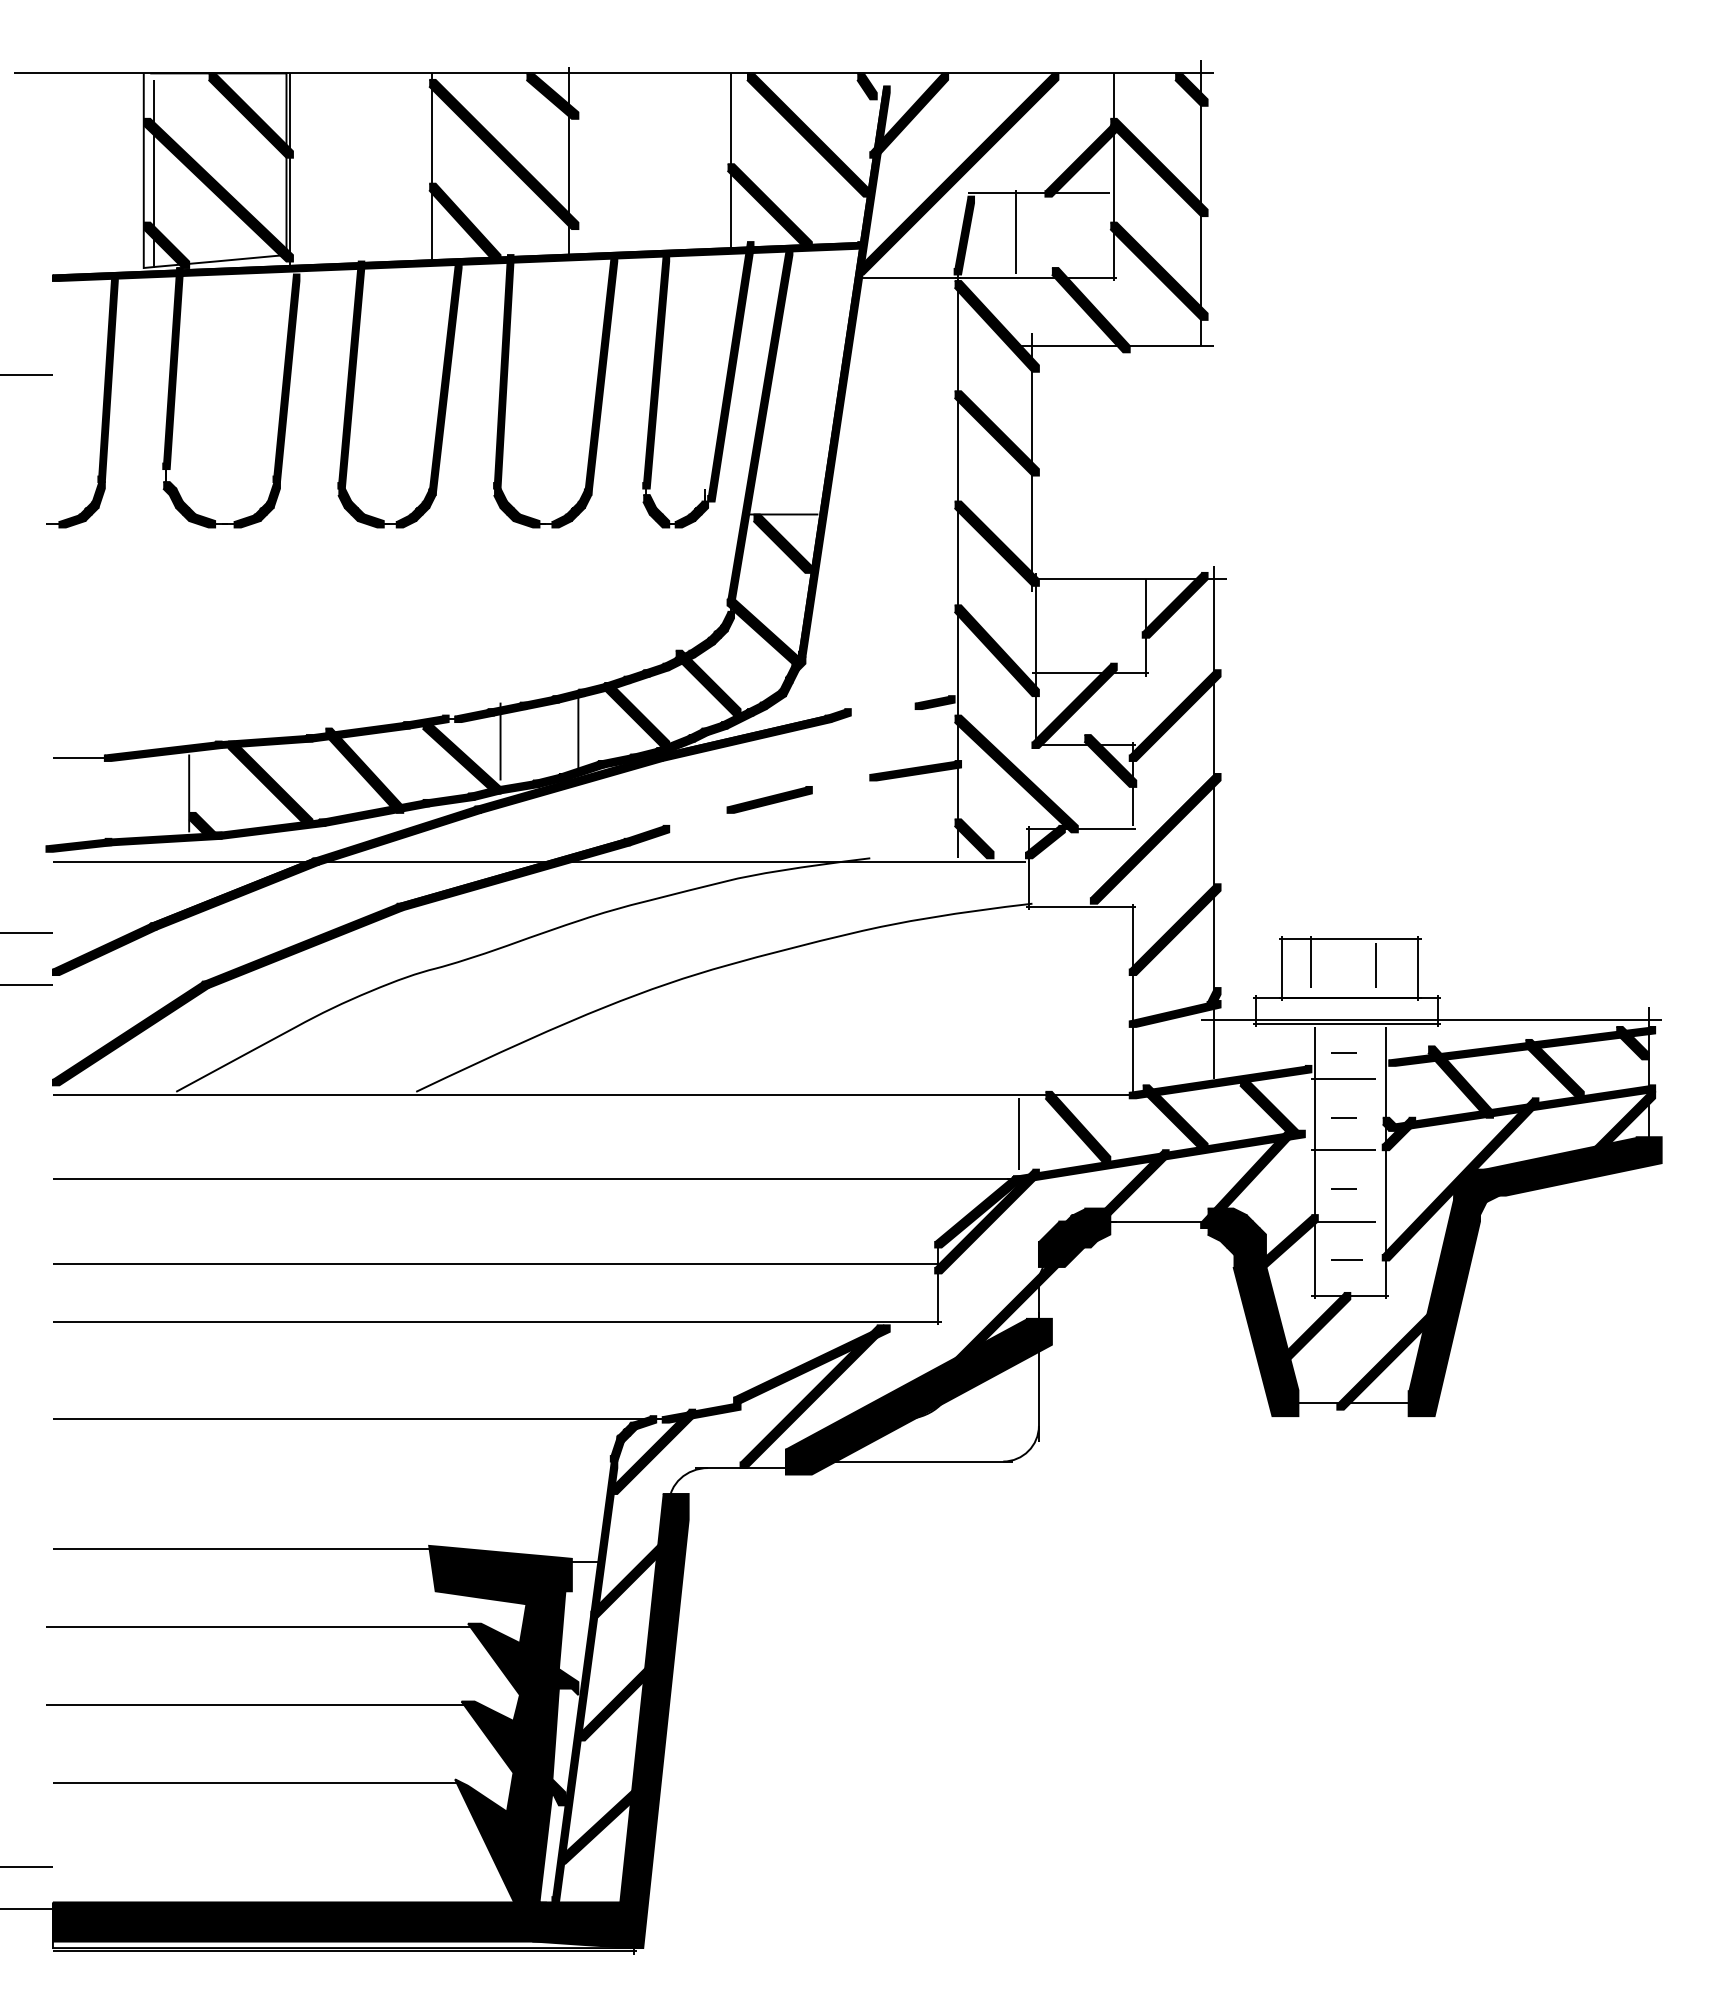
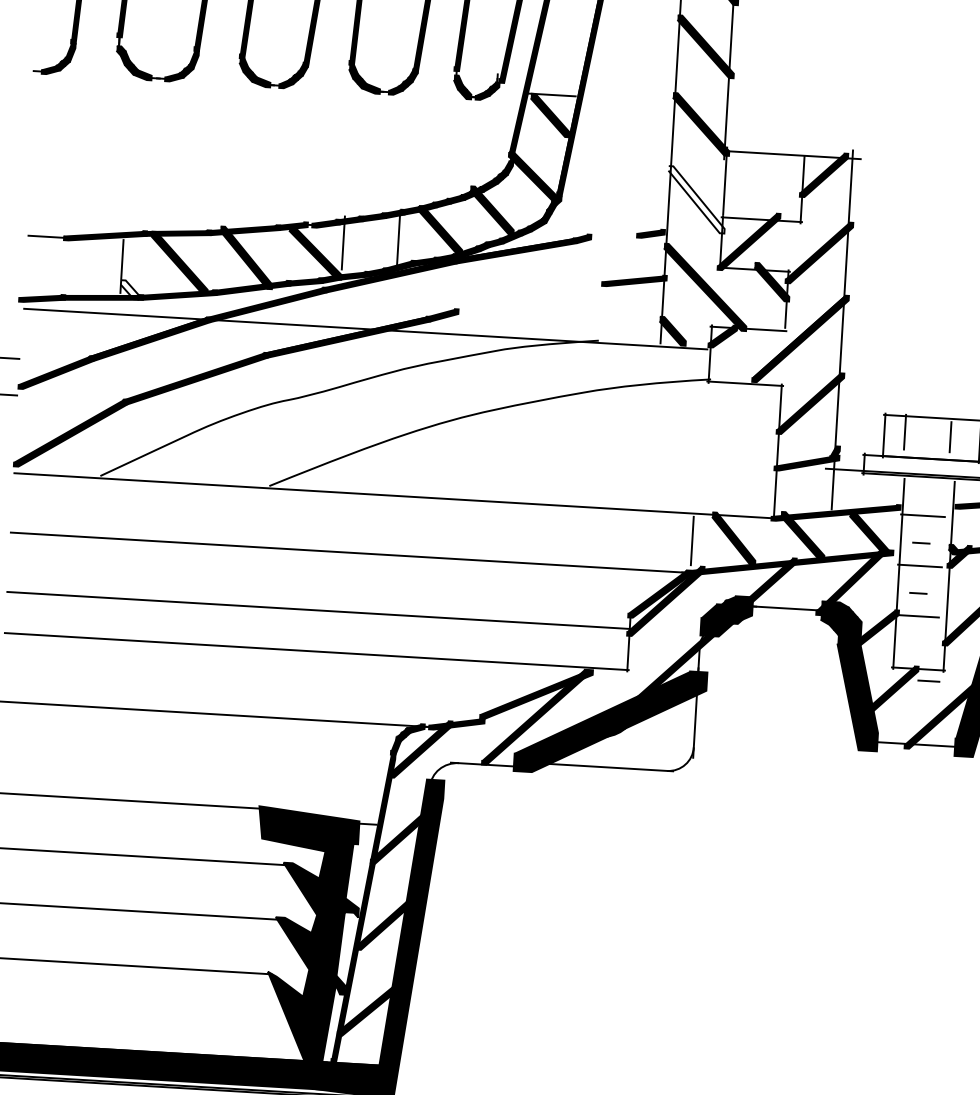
fill: (996, 650) -> (696, 199), removed
part: (769, 799) -> (530, 295), removed
fill: (202, 825) -> (130, 289), removed
line: (1343, 1052) -> (923, 497), removed
line: (1346, 1259) -> (928, 680), moved

